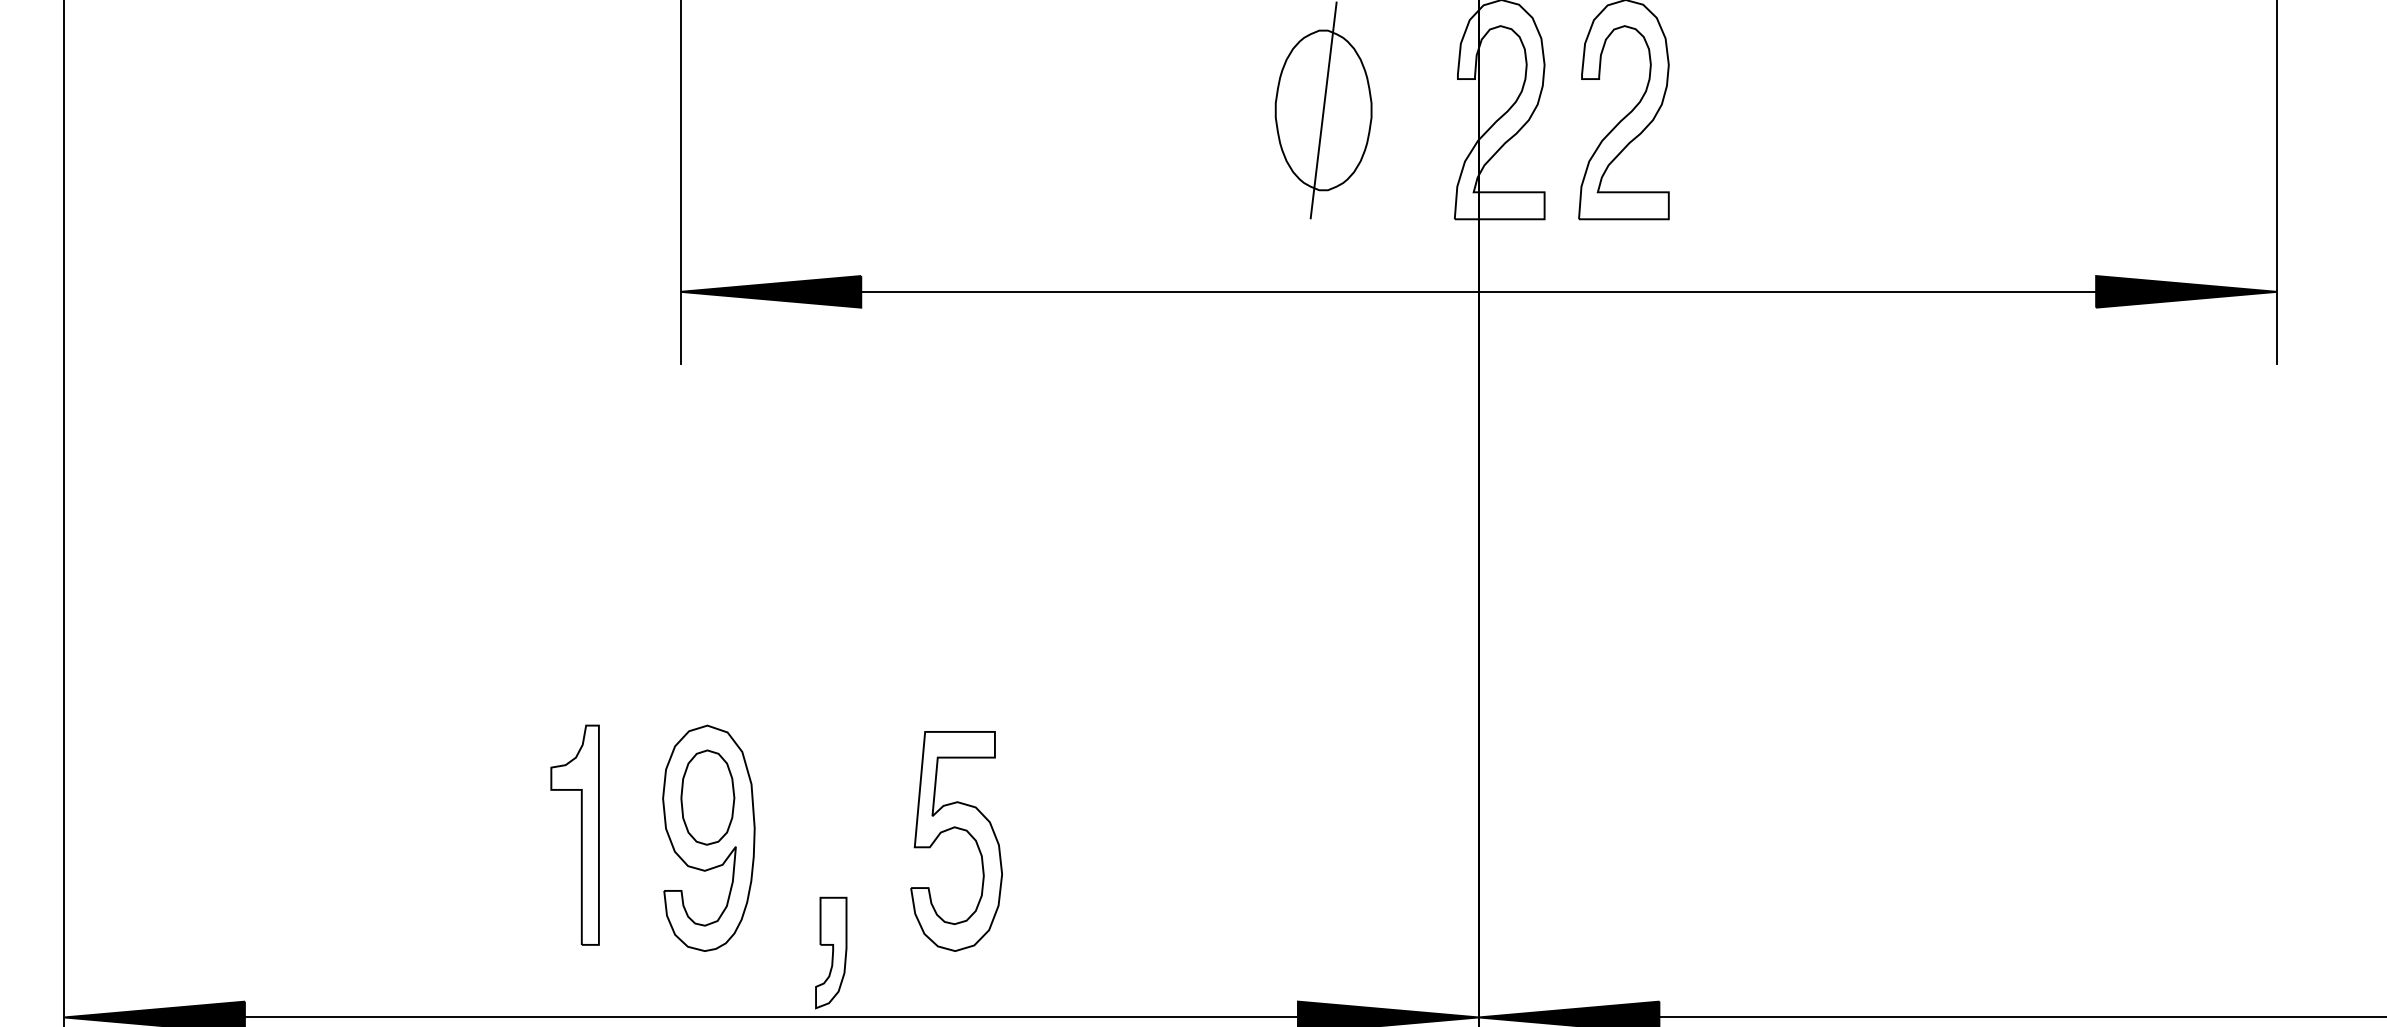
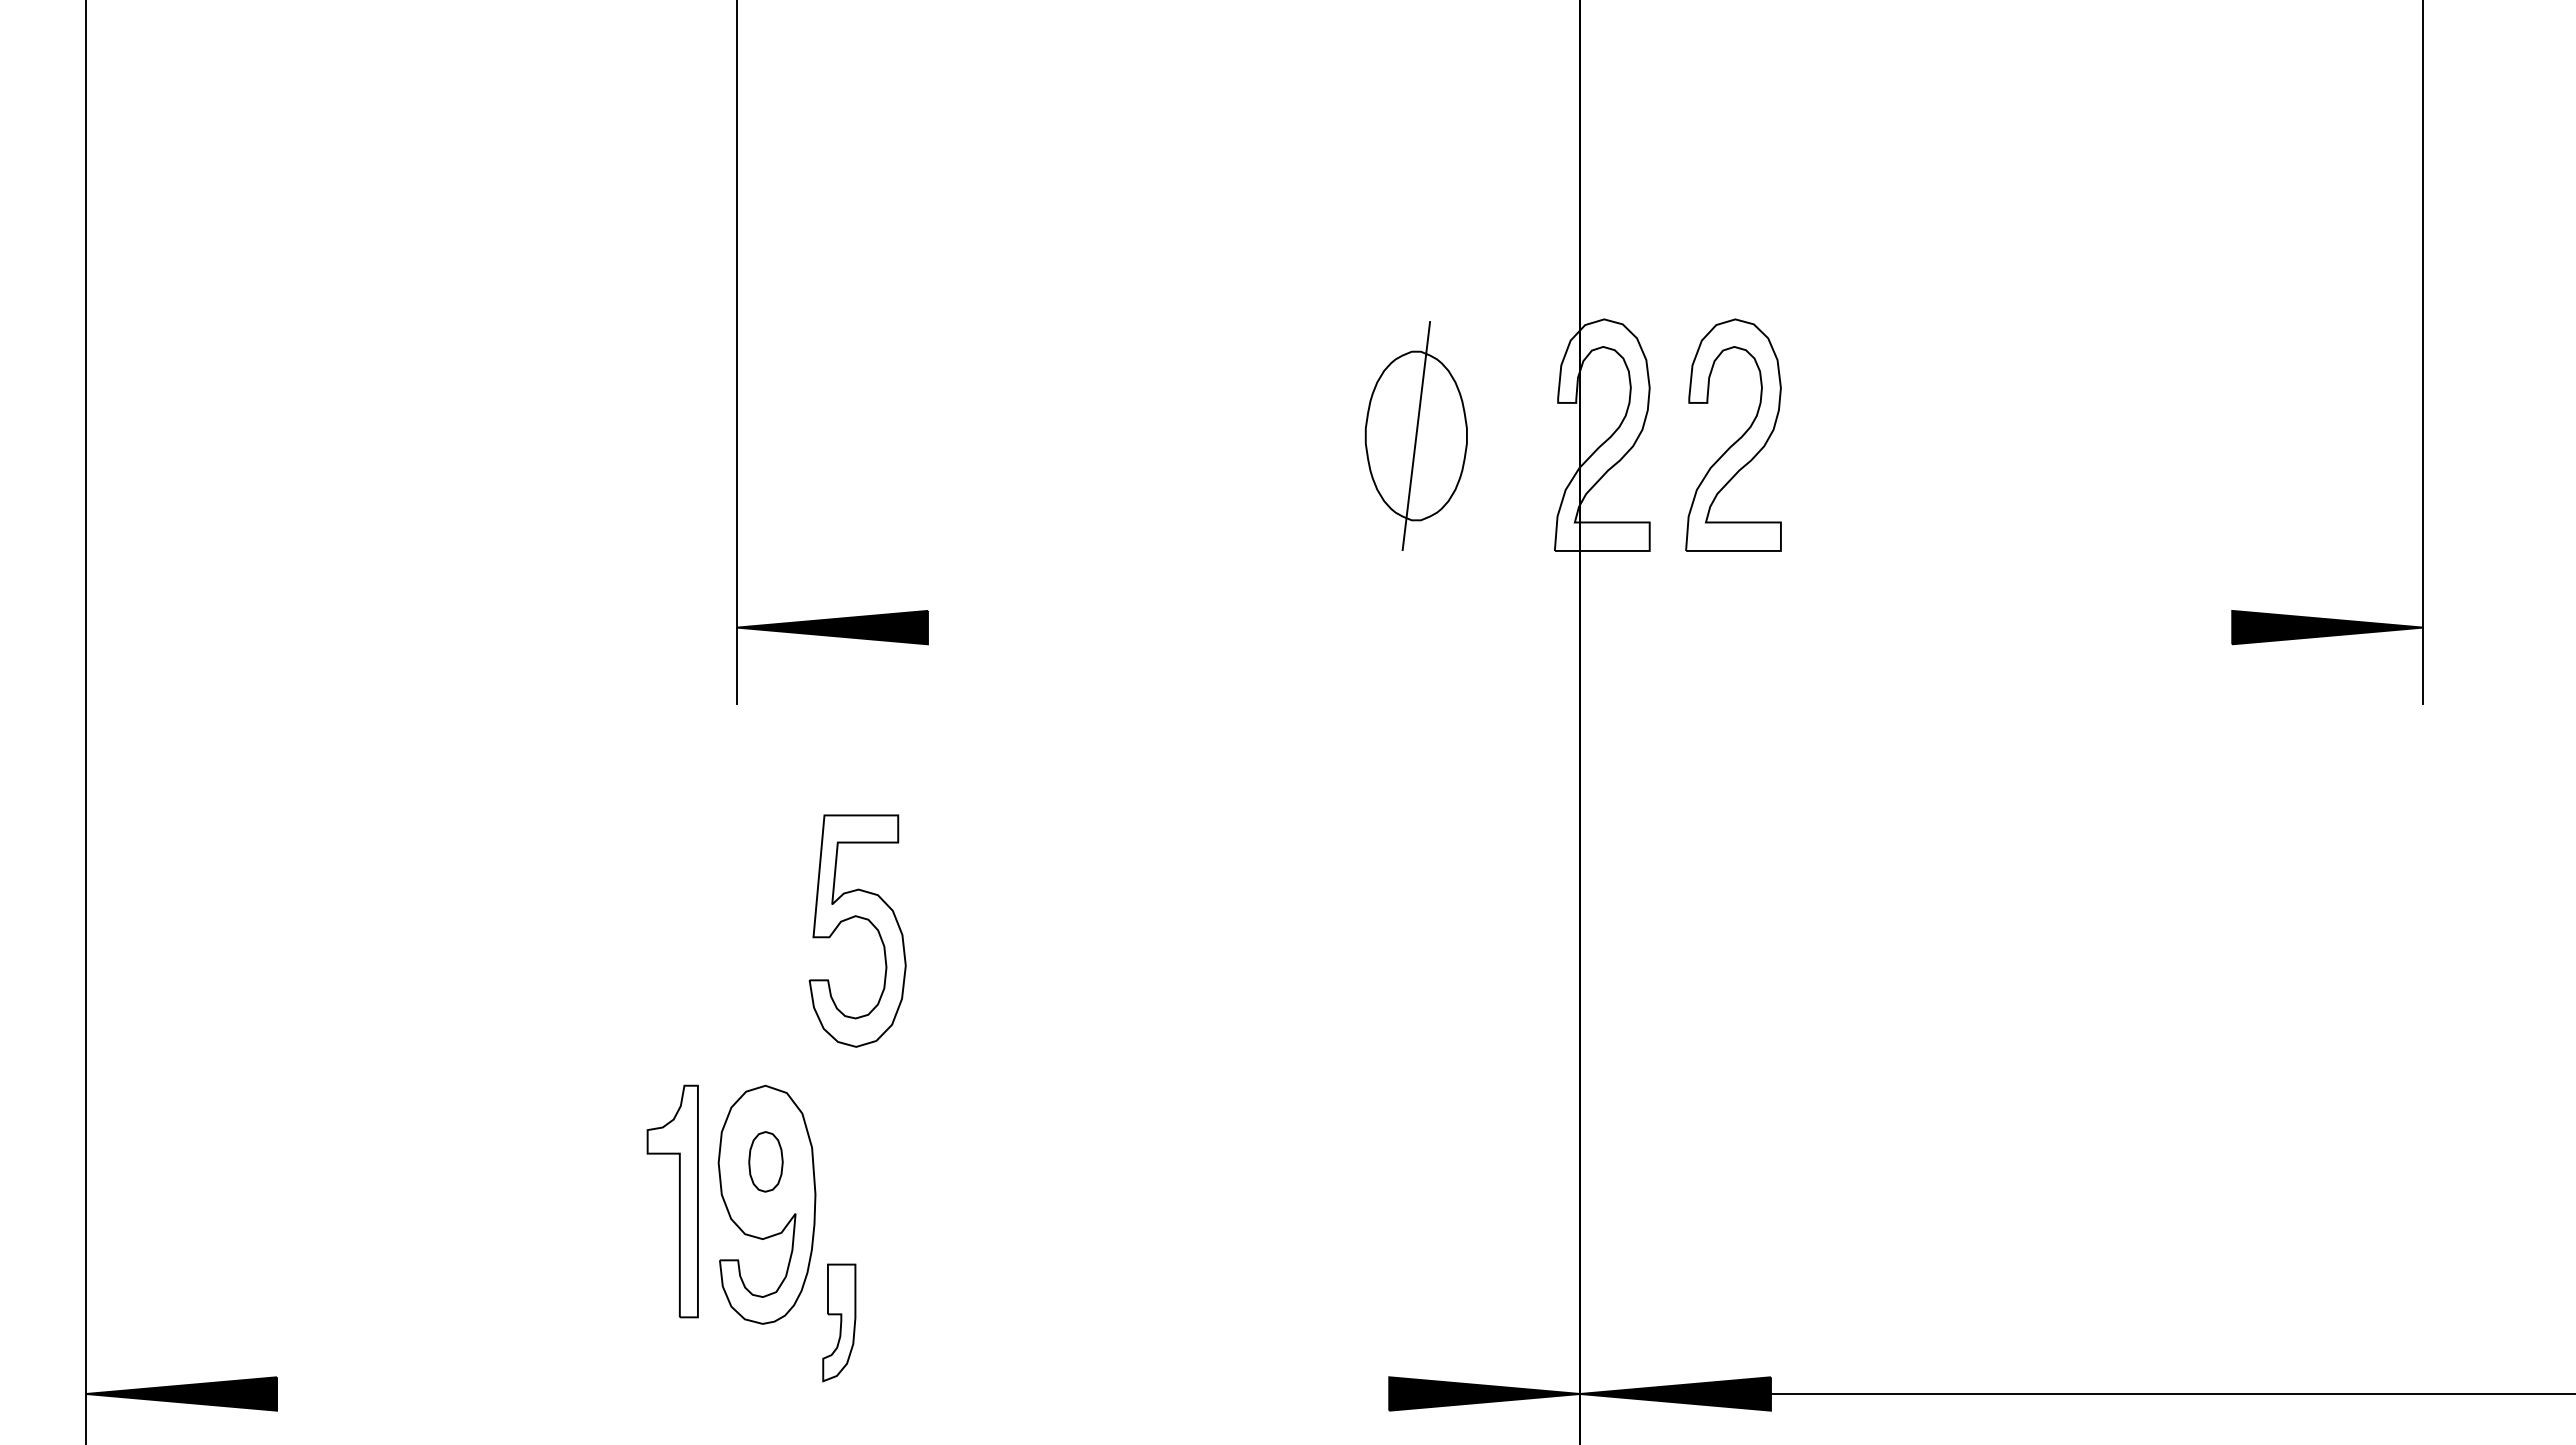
line: (1478, 291) -> (1579, 627), removed
part: (707, 797) -> (765, 1161), size x0.6
part: (958, 829) -> (859, 918), moved
part: (581, 835) -> (679, 1201), moved
part: (831, 952) -> (839, 1322), moved
line: (771, 1016) -> (833, 1393), removed

